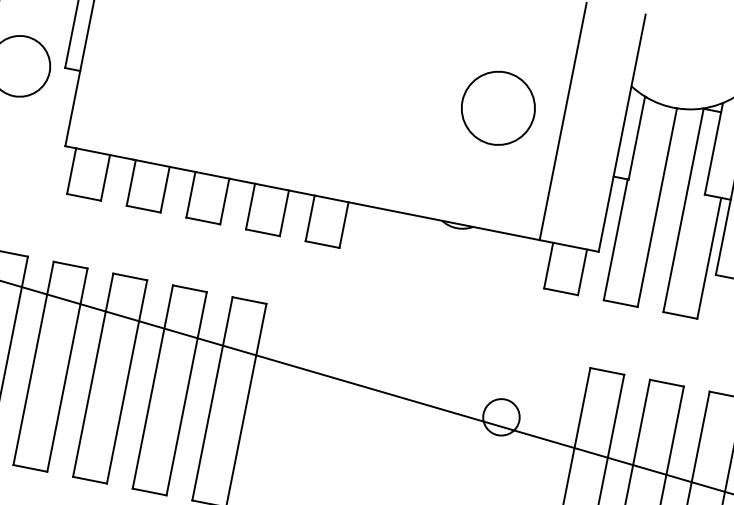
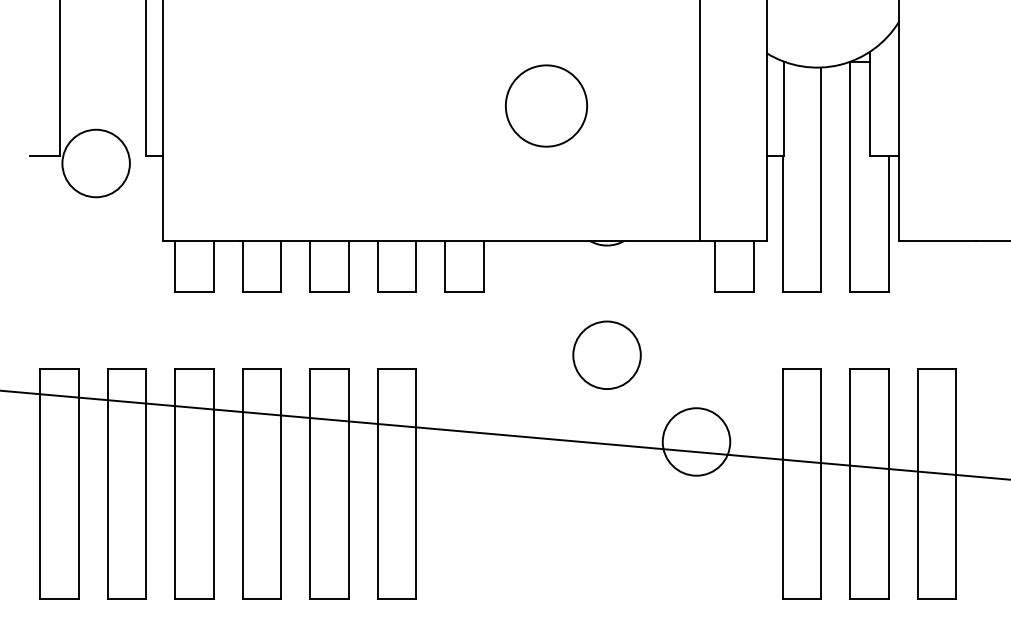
circle: (498, 107) -> (546, 105), moved
circle: (437, 324) -> (606, 354), added
circle: (501, 416) -> (696, 441), size x1.67

